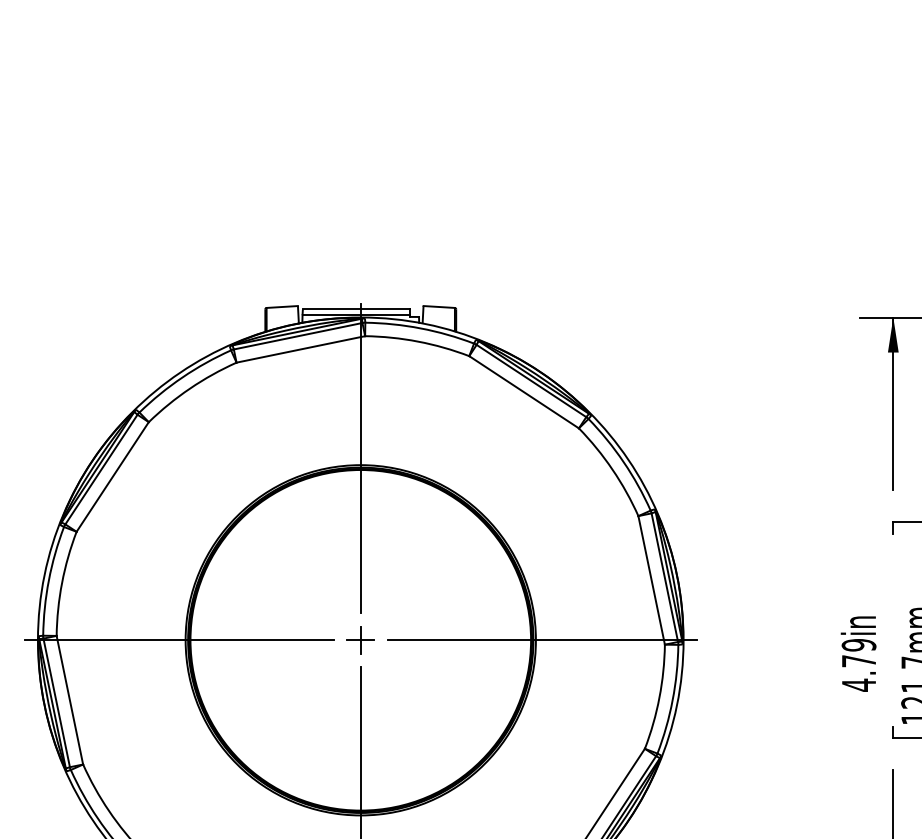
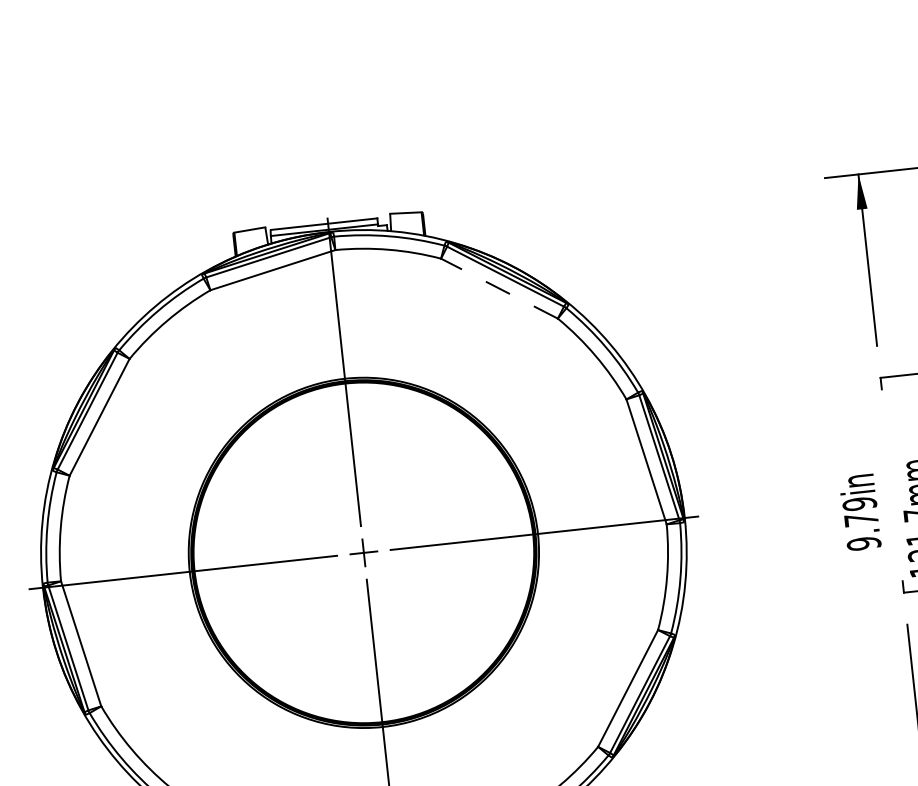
line: (524, 392) -> (499, 288), solid -> dashed
text: (858, 684) -> (863, 543), 4.79in -> 9.79in

